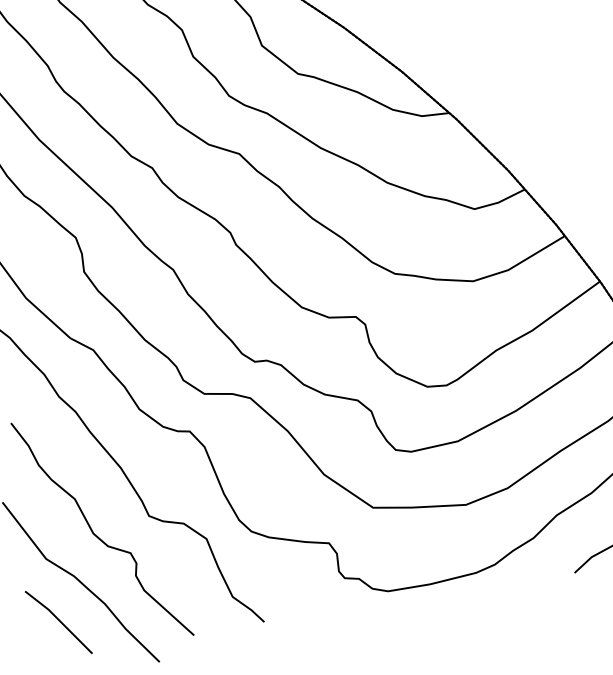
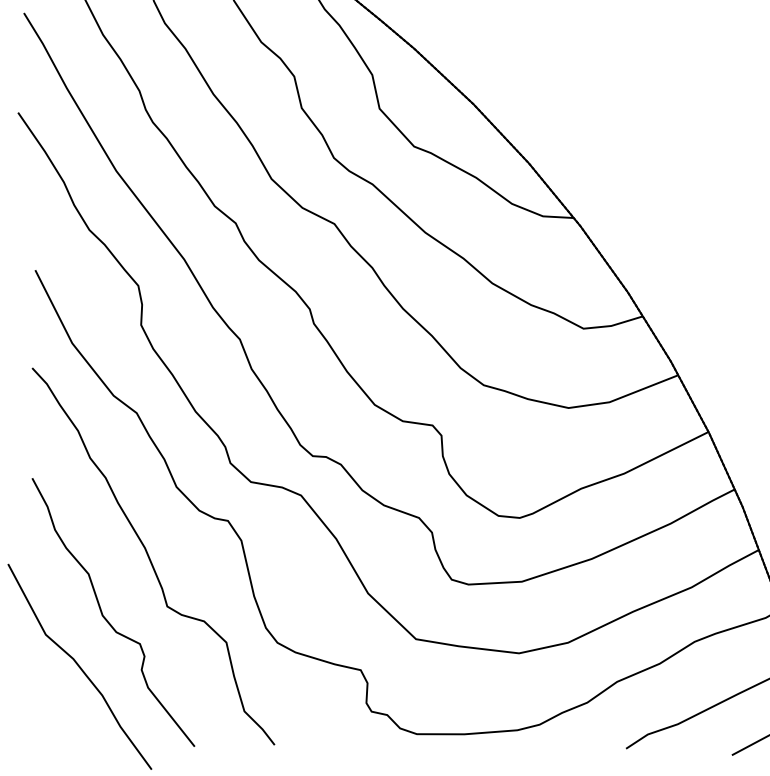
line: (59, 621) -> (48, 706), removed

